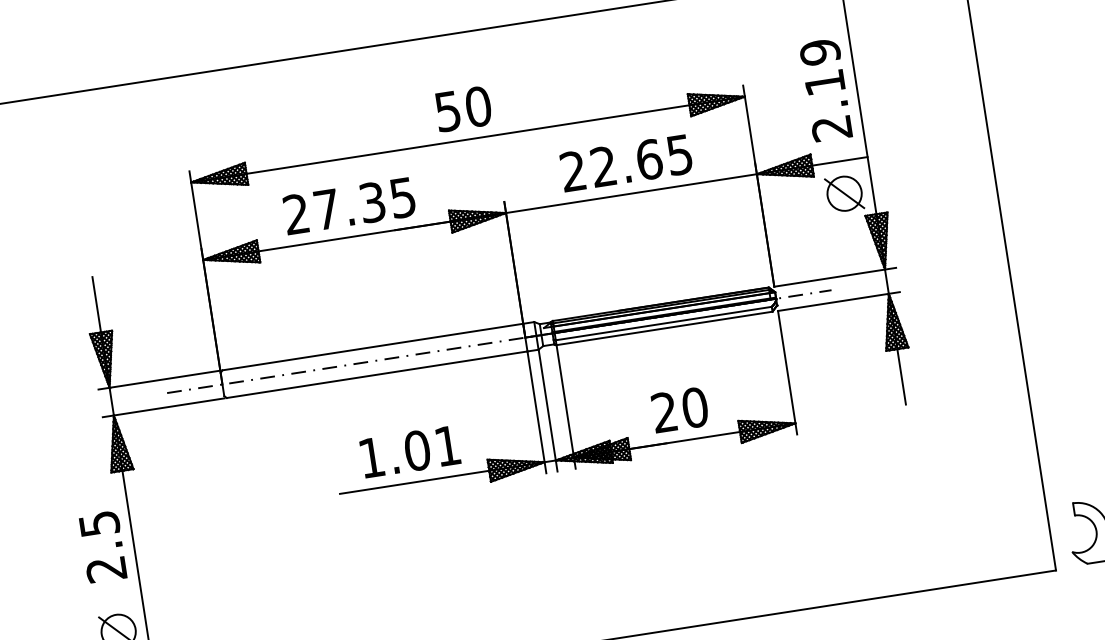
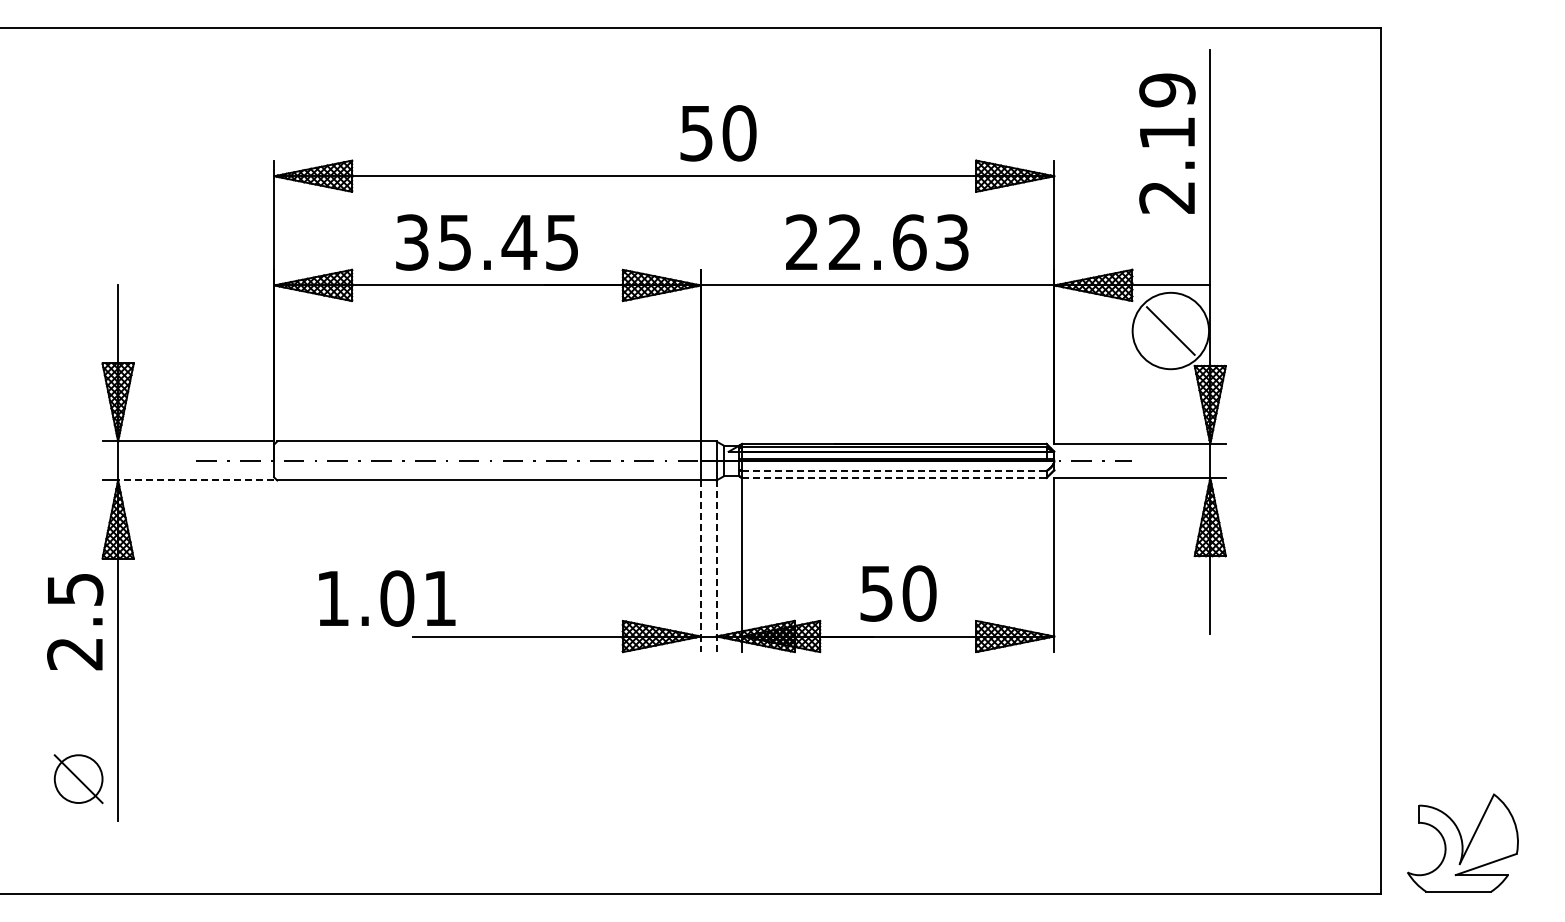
text: (826, 90) -> (1167, 143), moved
text: (463, 109) -> (718, 133), moved
text: (679, 154) -> (952, 242), 22.65 -> 22.63
circle: (844, 193) -> (1170, 330), size x1.6
text: (334, 208) -> (466, 242), 27.35 -> 35.45
line: (663, 323) -> (894, 471), solid -> dashed
line: (664, 328) -> (894, 478), solid -> dashed
line: (168, 407) -> (195, 480), solid -> dashed
line: (548, 410) -> (716, 566), solid -> dashed
line: (536, 412) -> (700, 566), solid -> dashed
text: (664, 412) -> (876, 593), 20 -> 50
text: (410, 451) -> (387, 598), moved
text: (103, 547) -> (75, 622), moved

